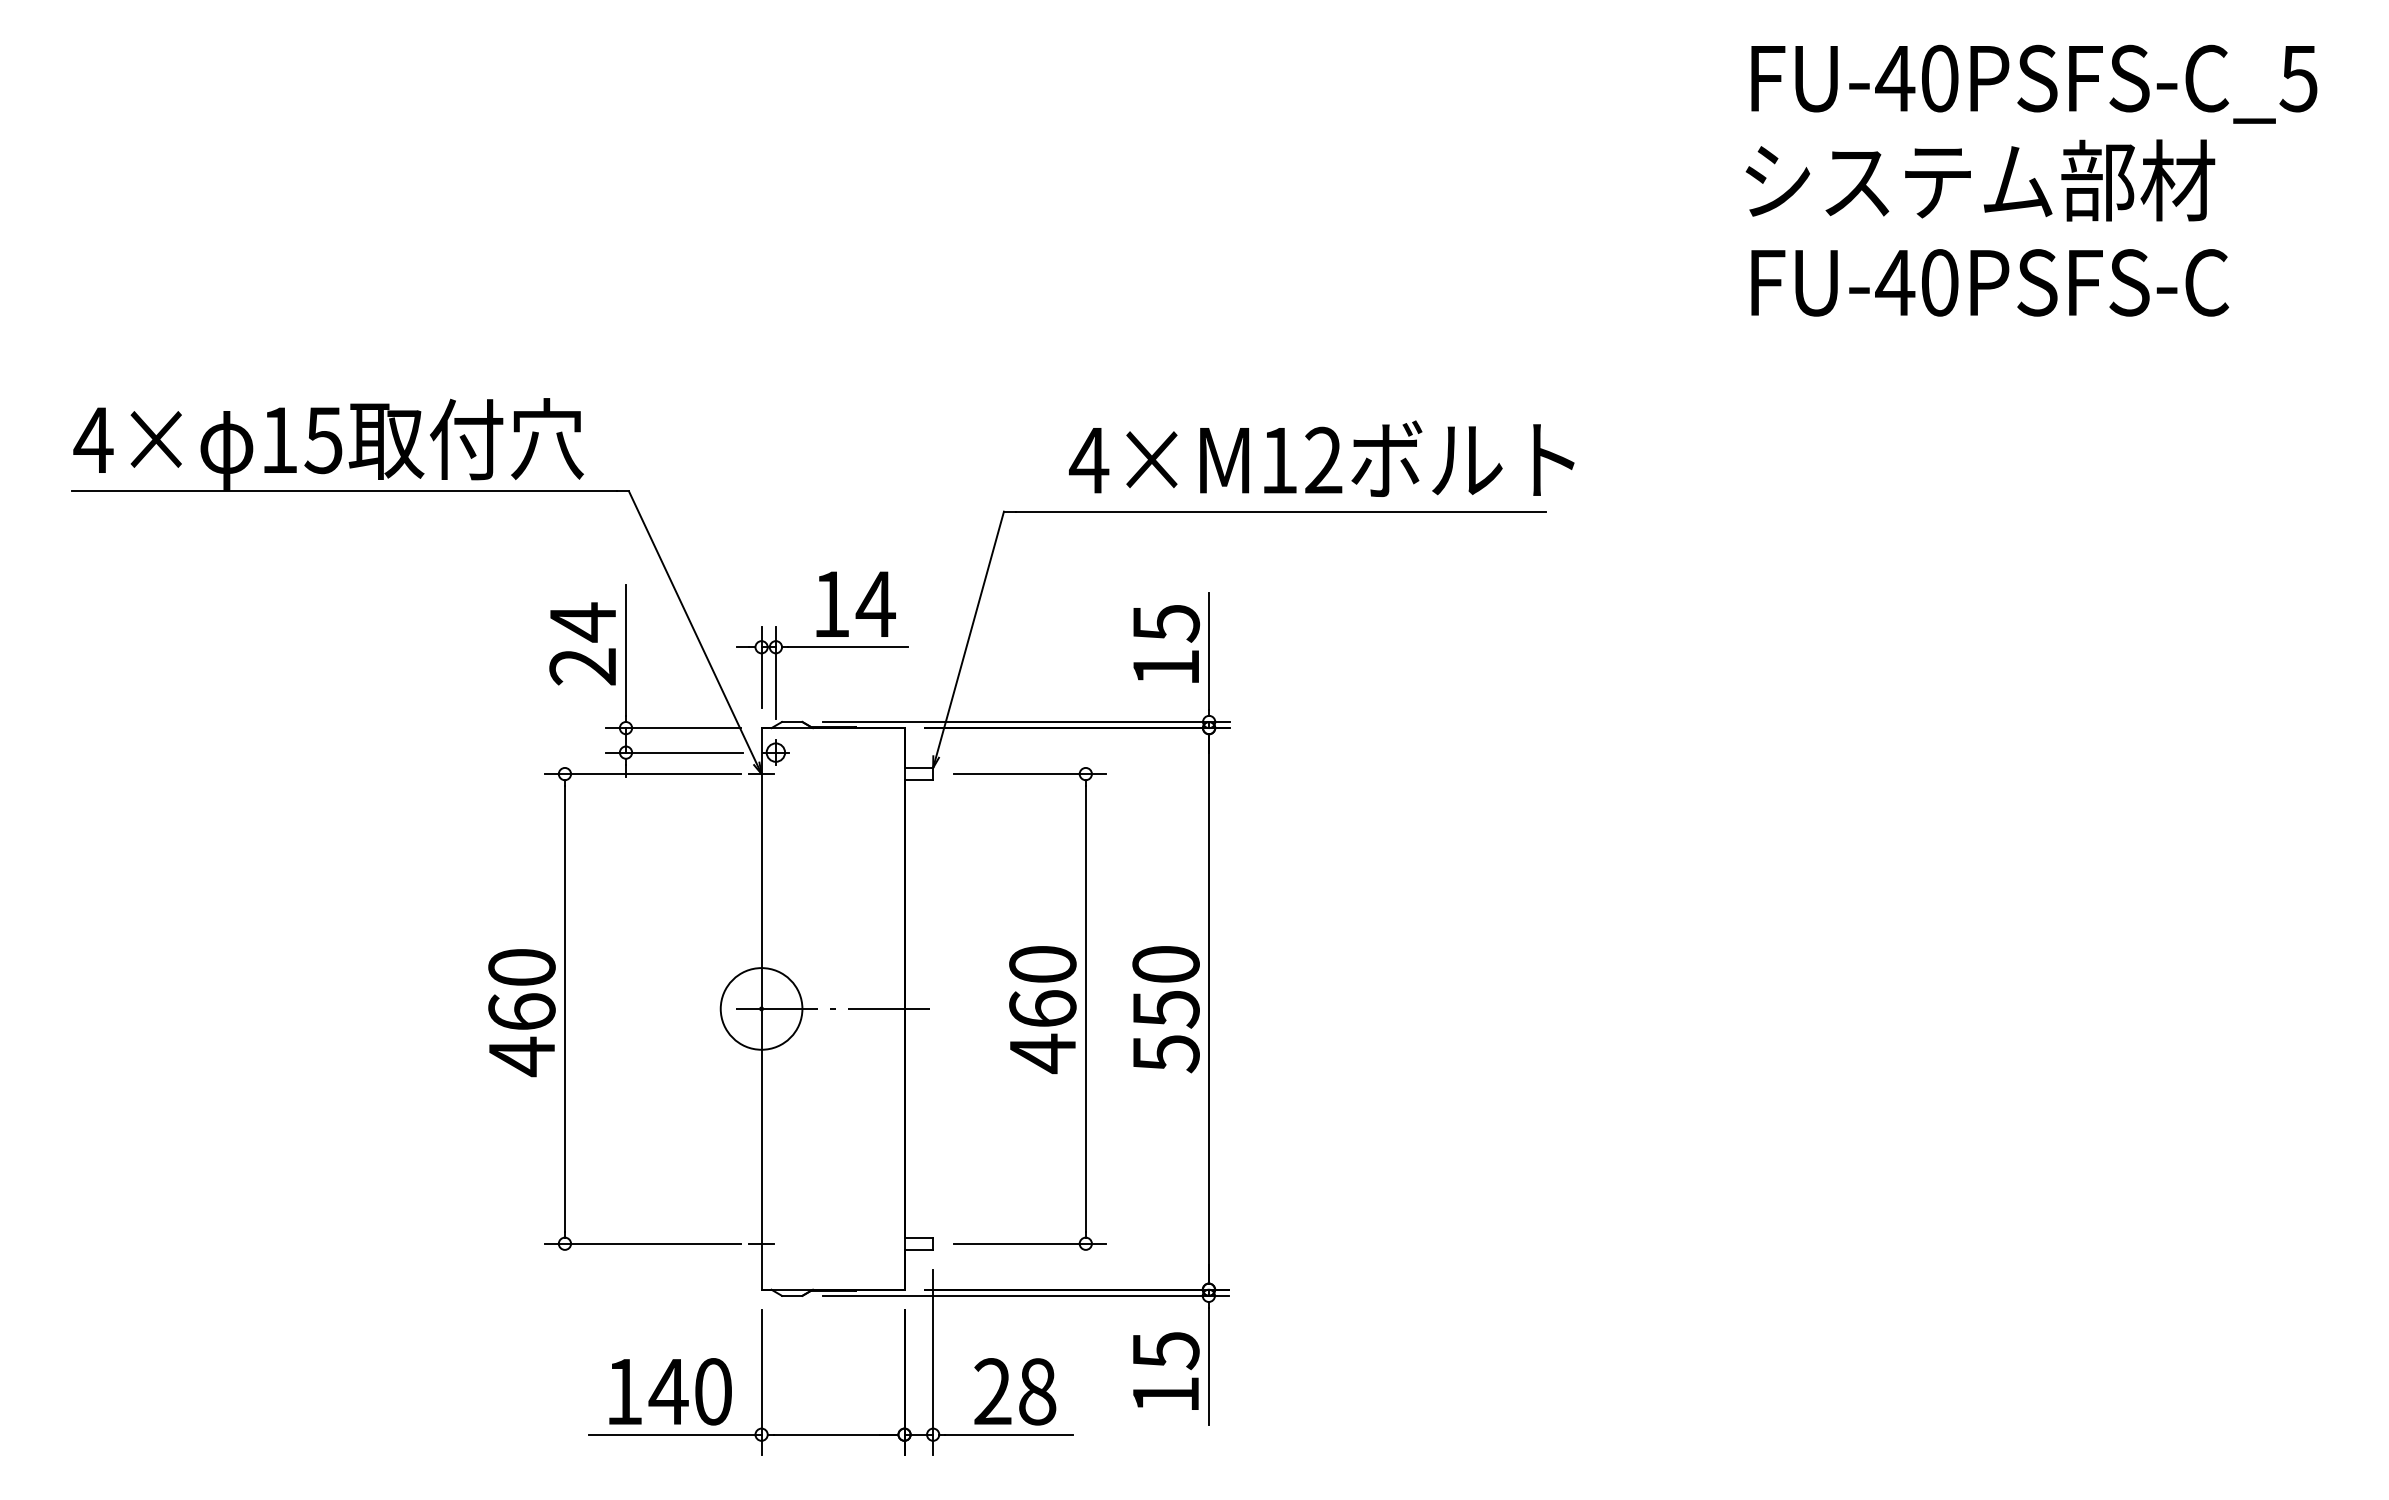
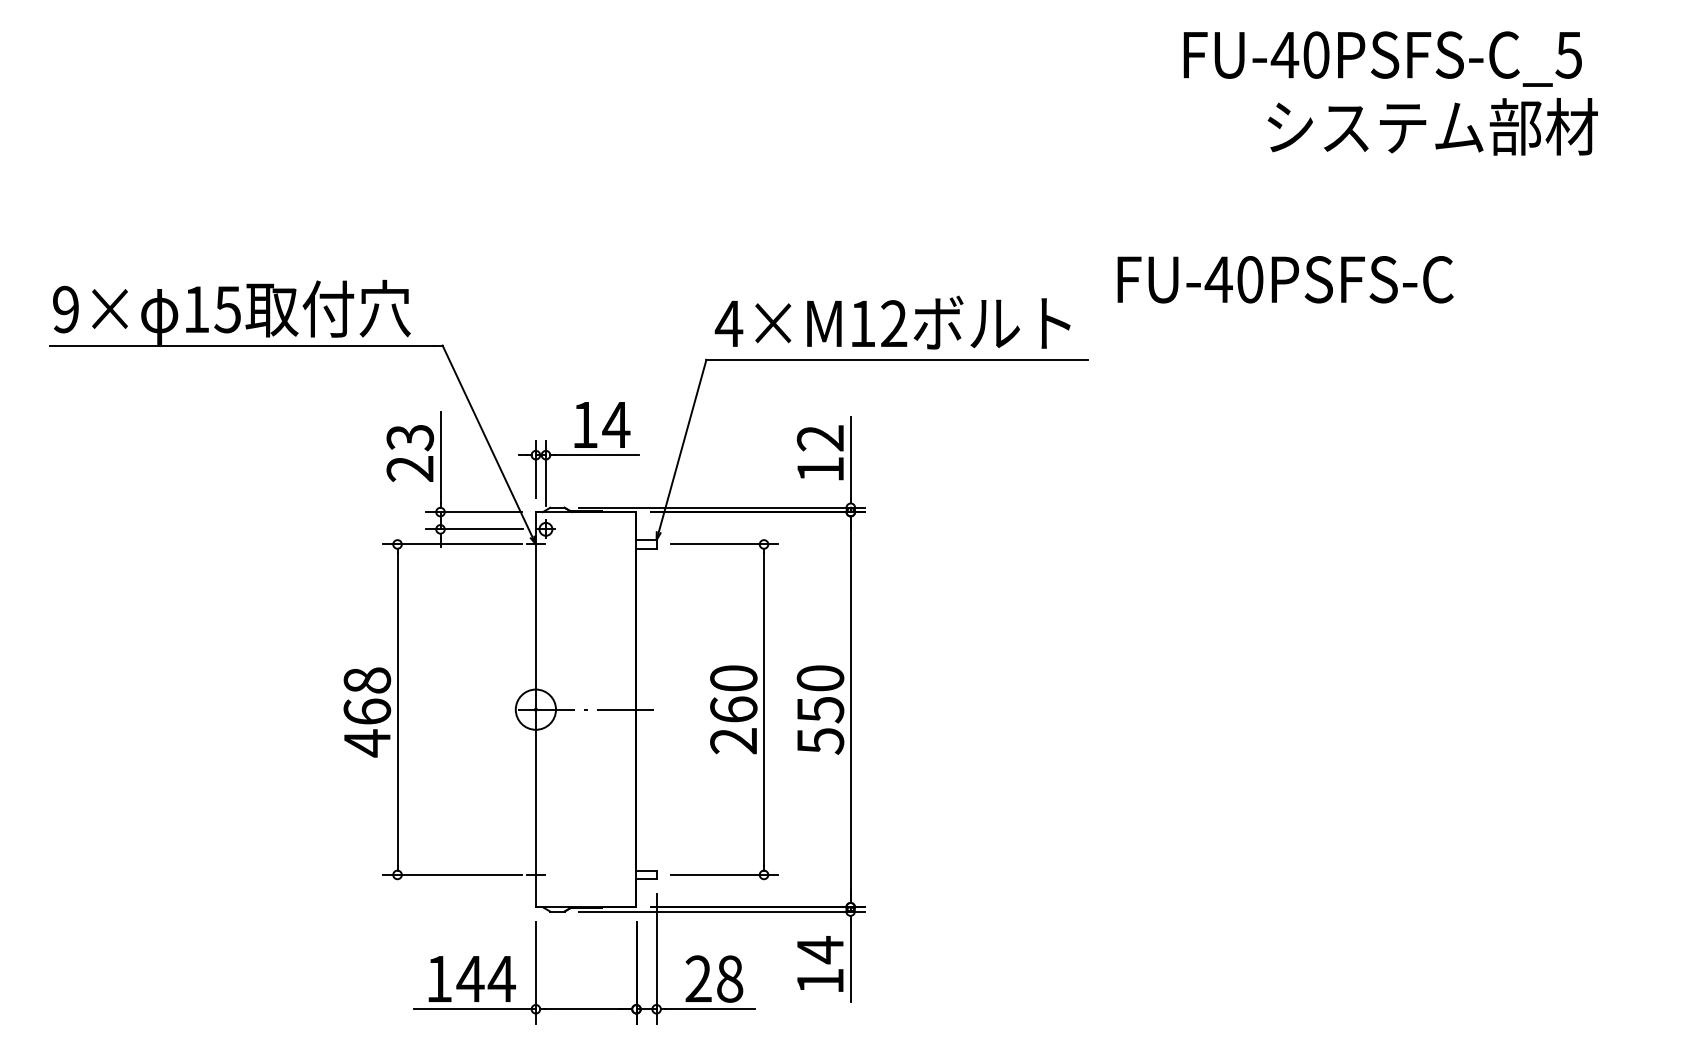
text: (2034, 83) -> (1382, 58), moved
text: (1980, 180) -> (1432, 126), moved
text: (1990, 282) -> (1285, 279), moved
text: (93, 440) -> (65, 309), 4× -> 9×
text: (1321, 458) -> (892, 322), moved
text: (582, 622) -> (409, 437), 24 -> 23
text: (1166, 623) -> (820, 438), 15 -> 12
text: (521, 966) -> (366, 679), 460 -> 468
circle: (761, 1008) -> (535, 709), size x0.7
text: (1042, 1053) -> (733, 741), 460 -> 260
text: (1166, 1350) -> (820, 950), 15 -> 14
text: (713, 1391) -> (502, 978), 140 -> 144

